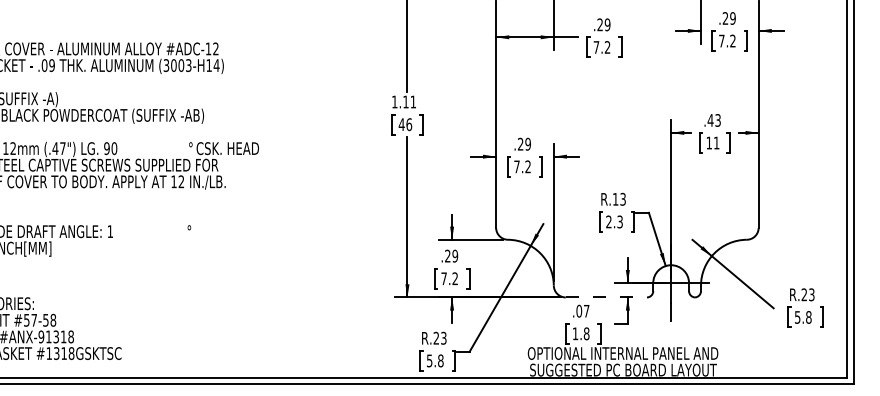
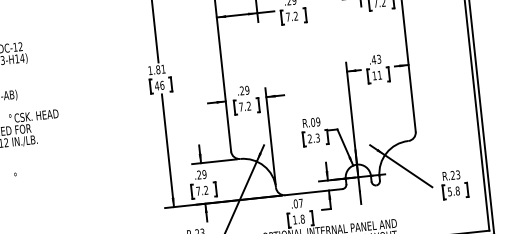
text: (405, 101) -> (157, 69), 1.11 -> 1.81
text: (618, 198) -> (314, 121), R.13 -> R.09
line: (606, 297) -> (313, 192), dashed -> solid

